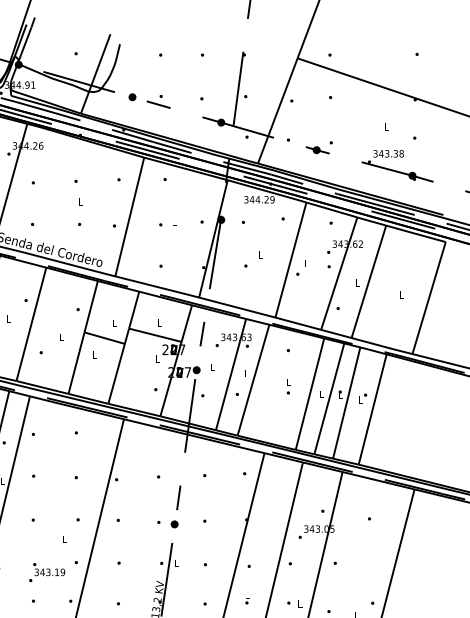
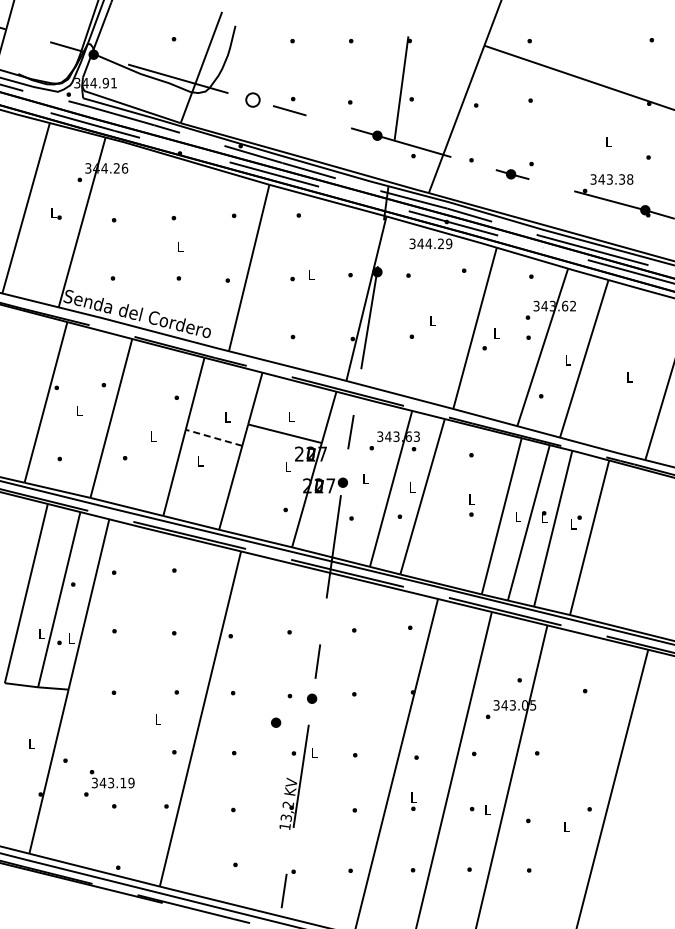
part: (132, 97) -> (252, 100), size x1.6
line: (104, 337) -> (213, 437), solid -> dashed
part: (149, 541) -> (276, 722), added
text: (47, 572) -> (109, 783), moved

